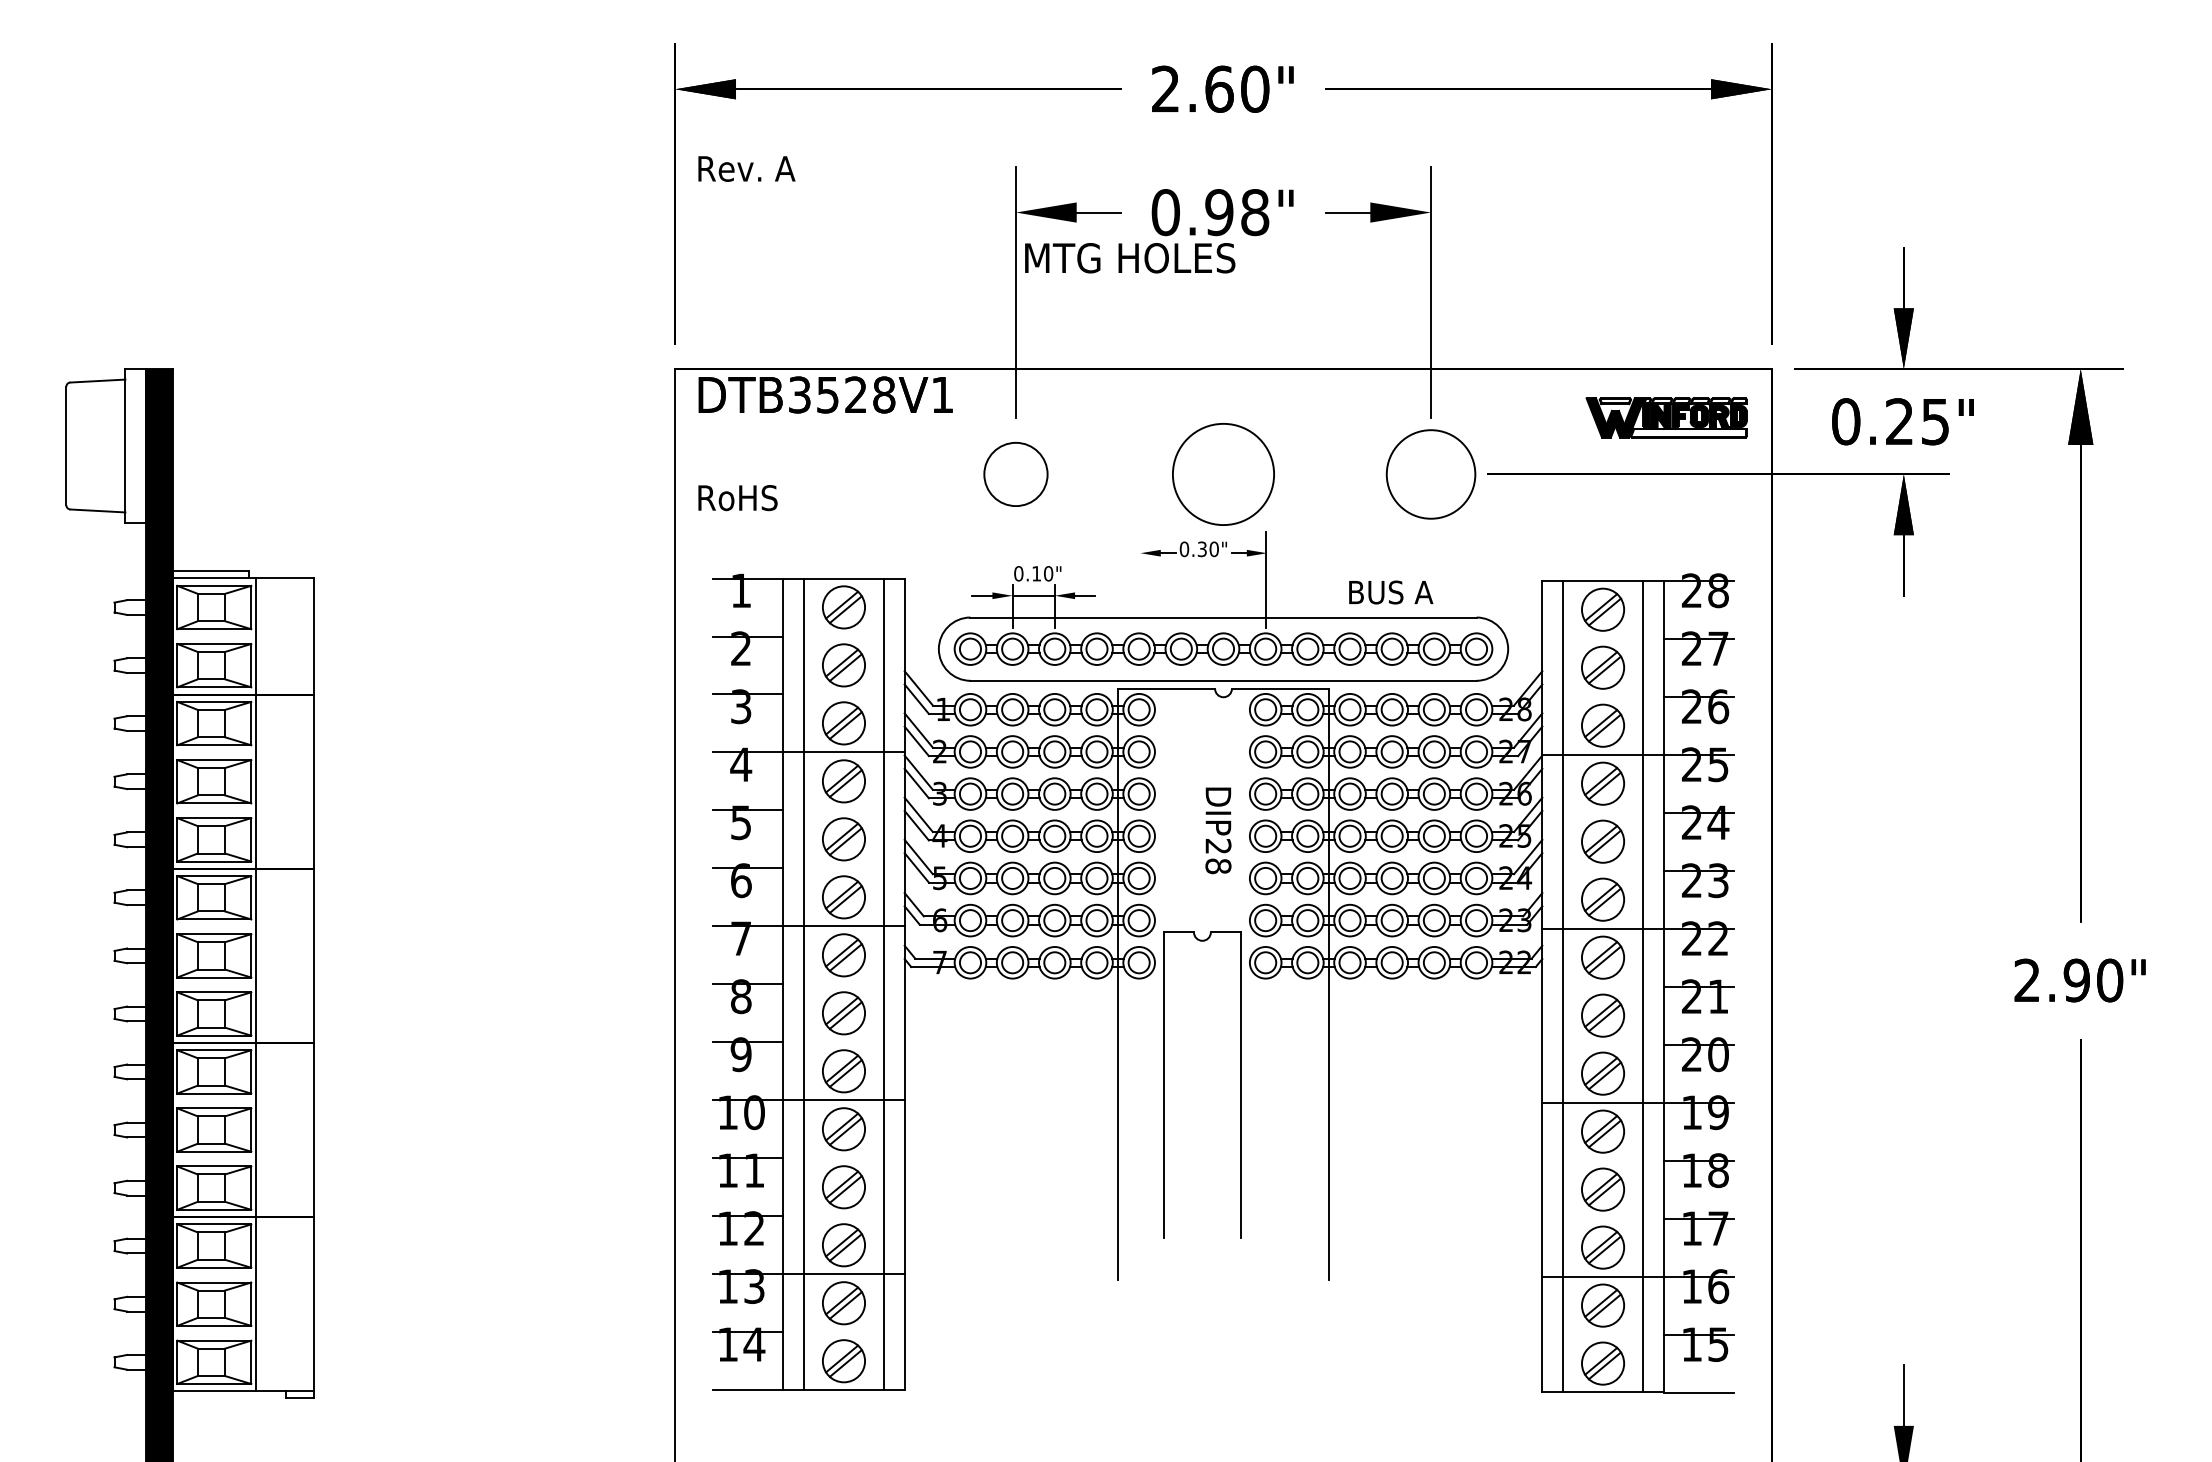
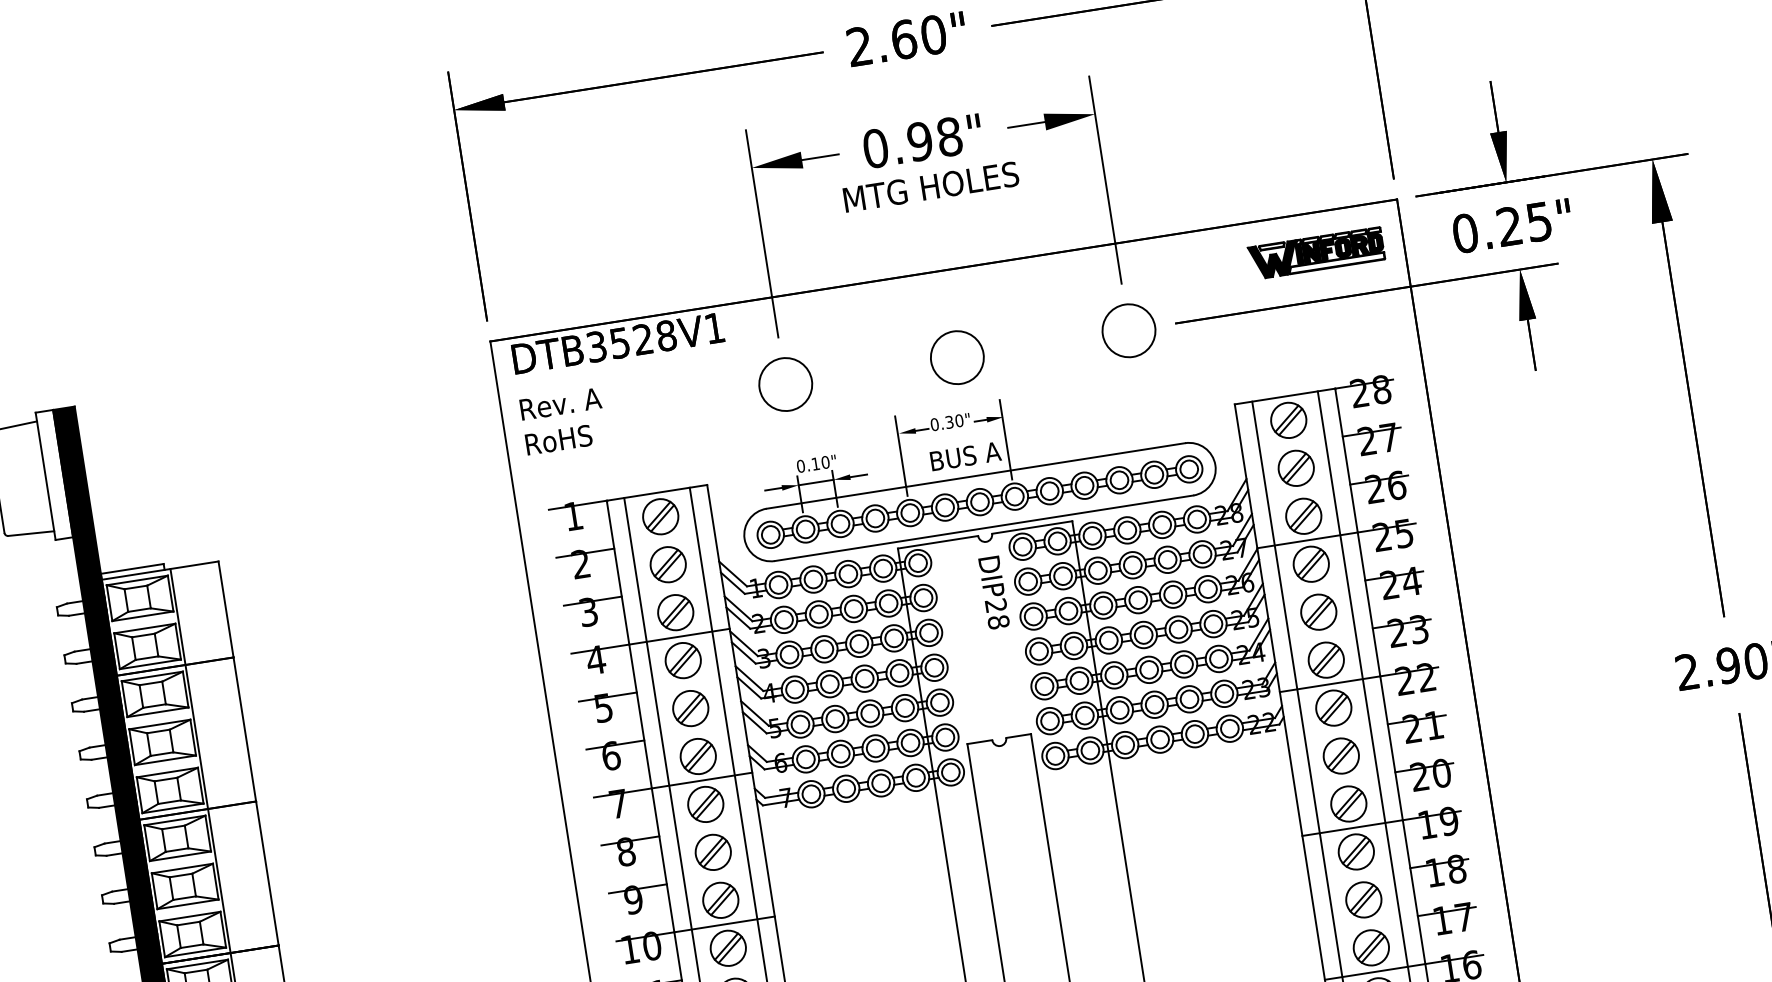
text: (746, 168) -> (560, 403), moved
text: (1130, 258) -> (931, 187), moved
circle: (1223, 474) -> (957, 357), size x0.62
circle: (1430, 474) -> (1128, 330), size x0.71
line: (1139, 580) -> (901, 456), added
text: (1391, 592) -> (966, 456), moved
text: (1218, 830) -> (994, 592), moved

